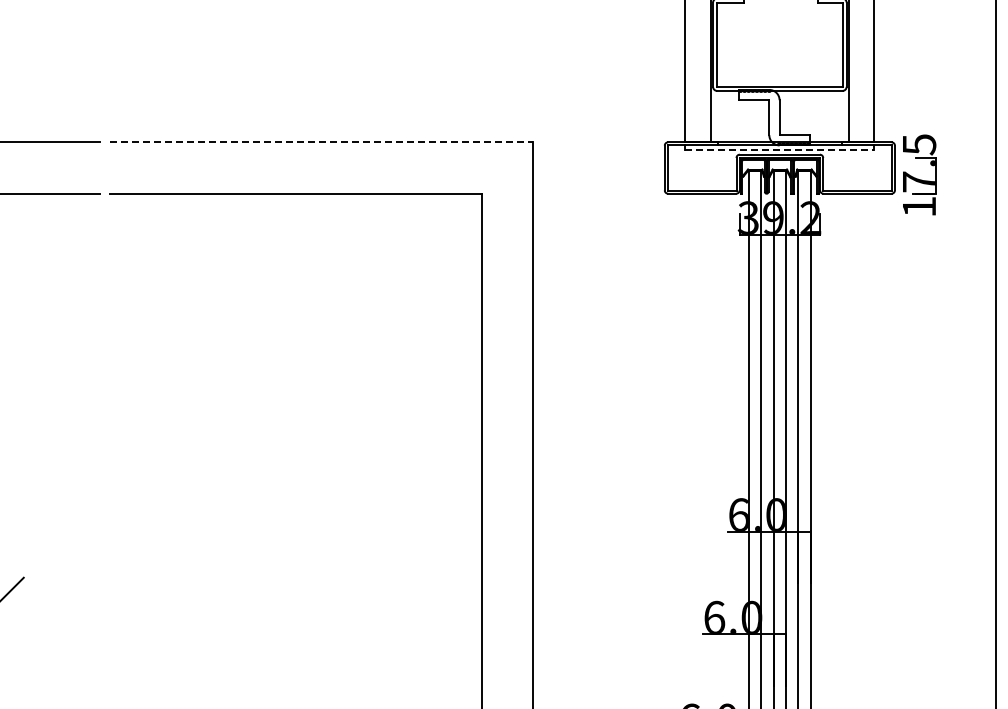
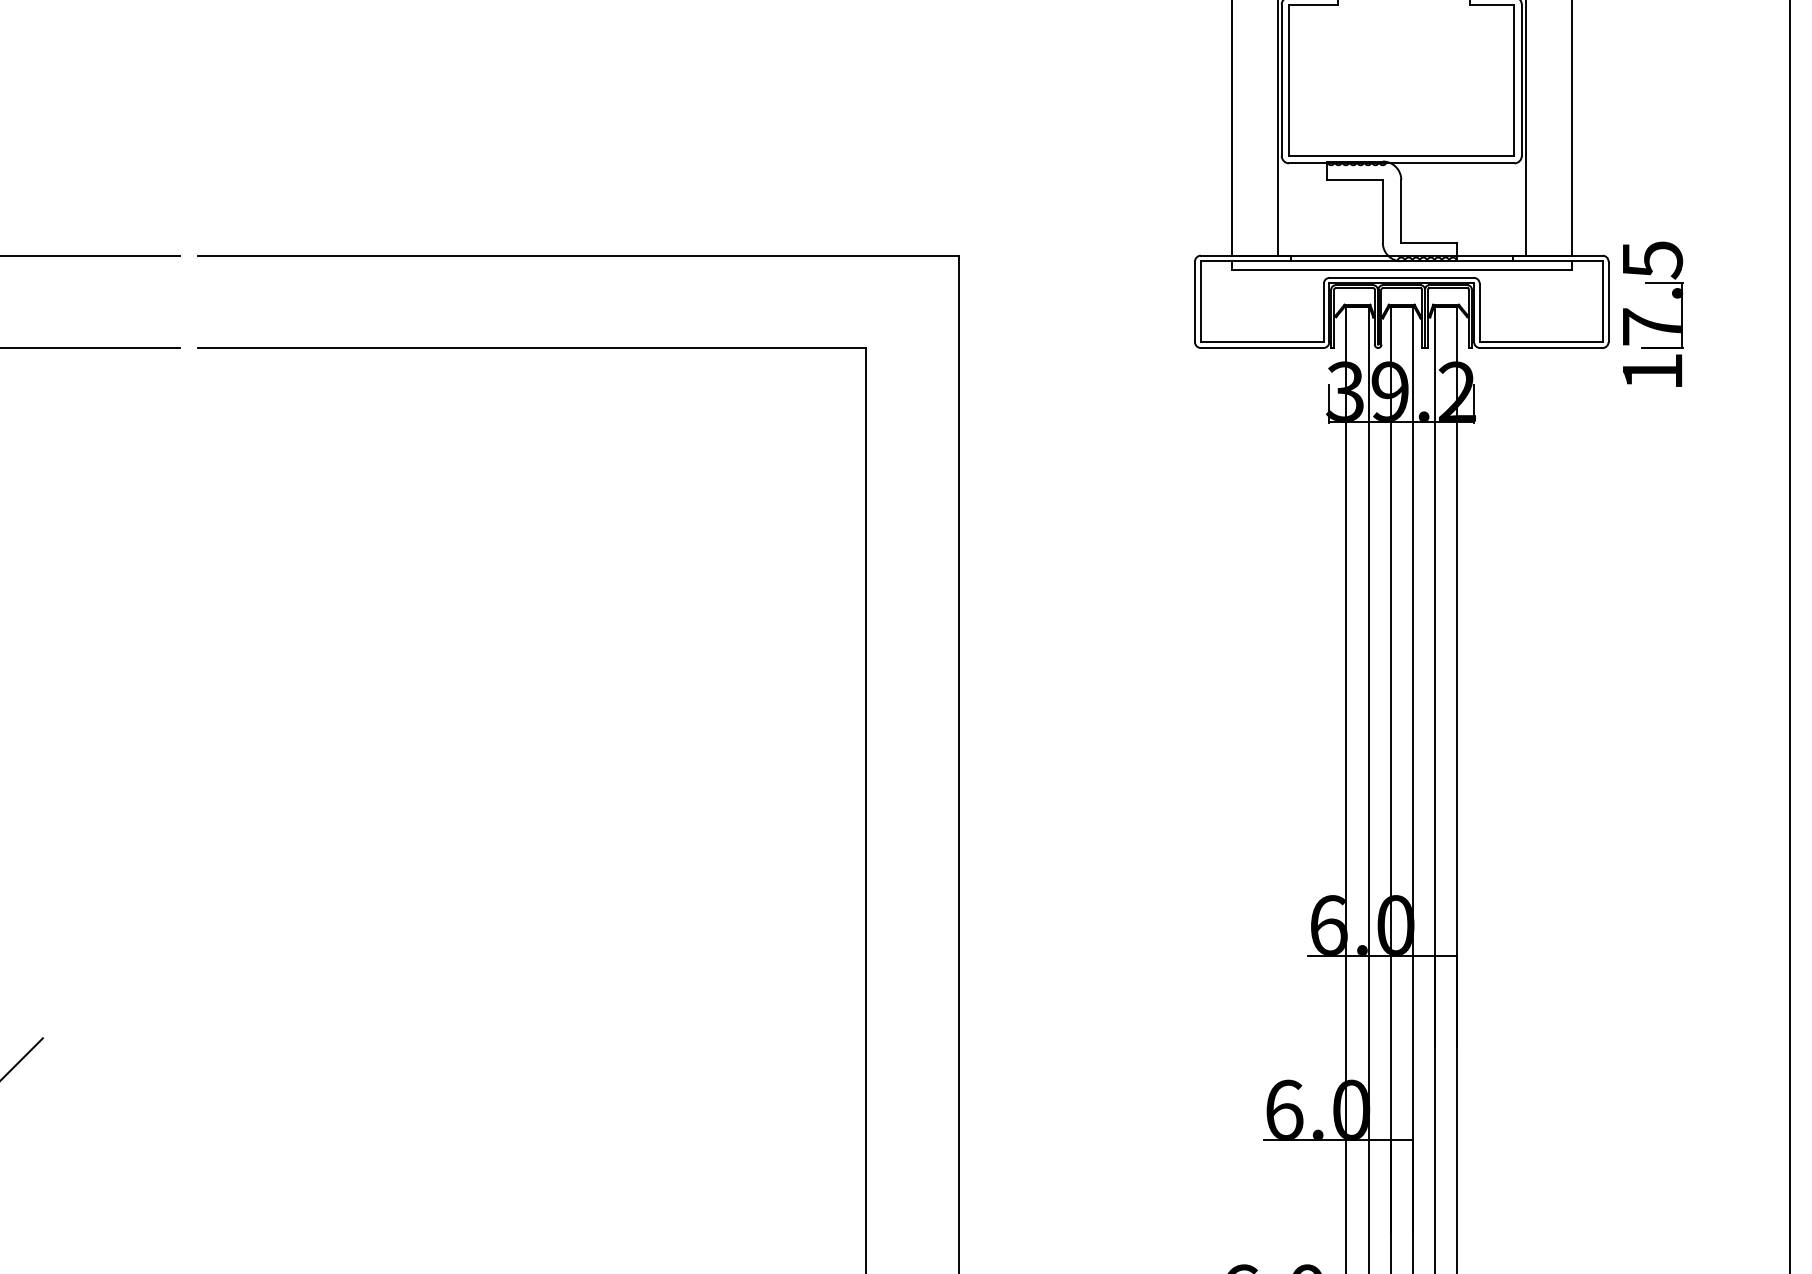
line: (322, 142) -> (579, 255), dashed -> solid
line: (779, 150) -> (1401, 270), dashed -> solid

